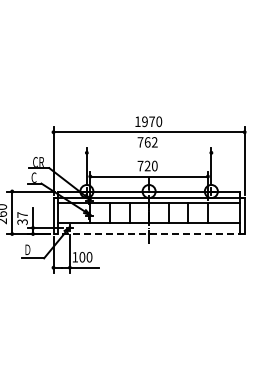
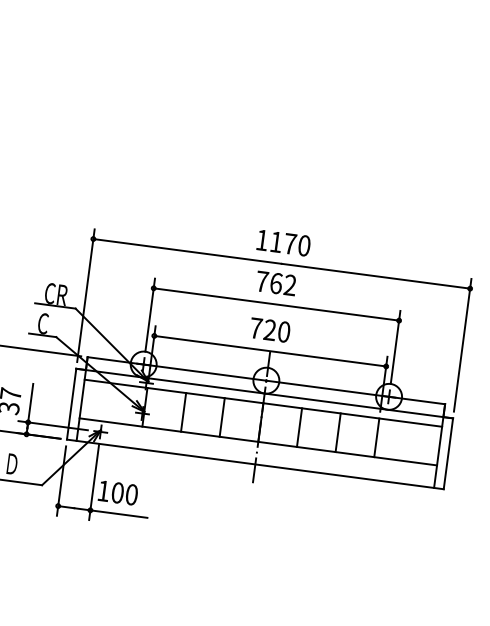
text: (144, 121) -> (275, 241), 1970 -> 1170
line: (149, 152) -> (277, 303), added
line: (149, 234) -> (255, 465), dashed -> solid

